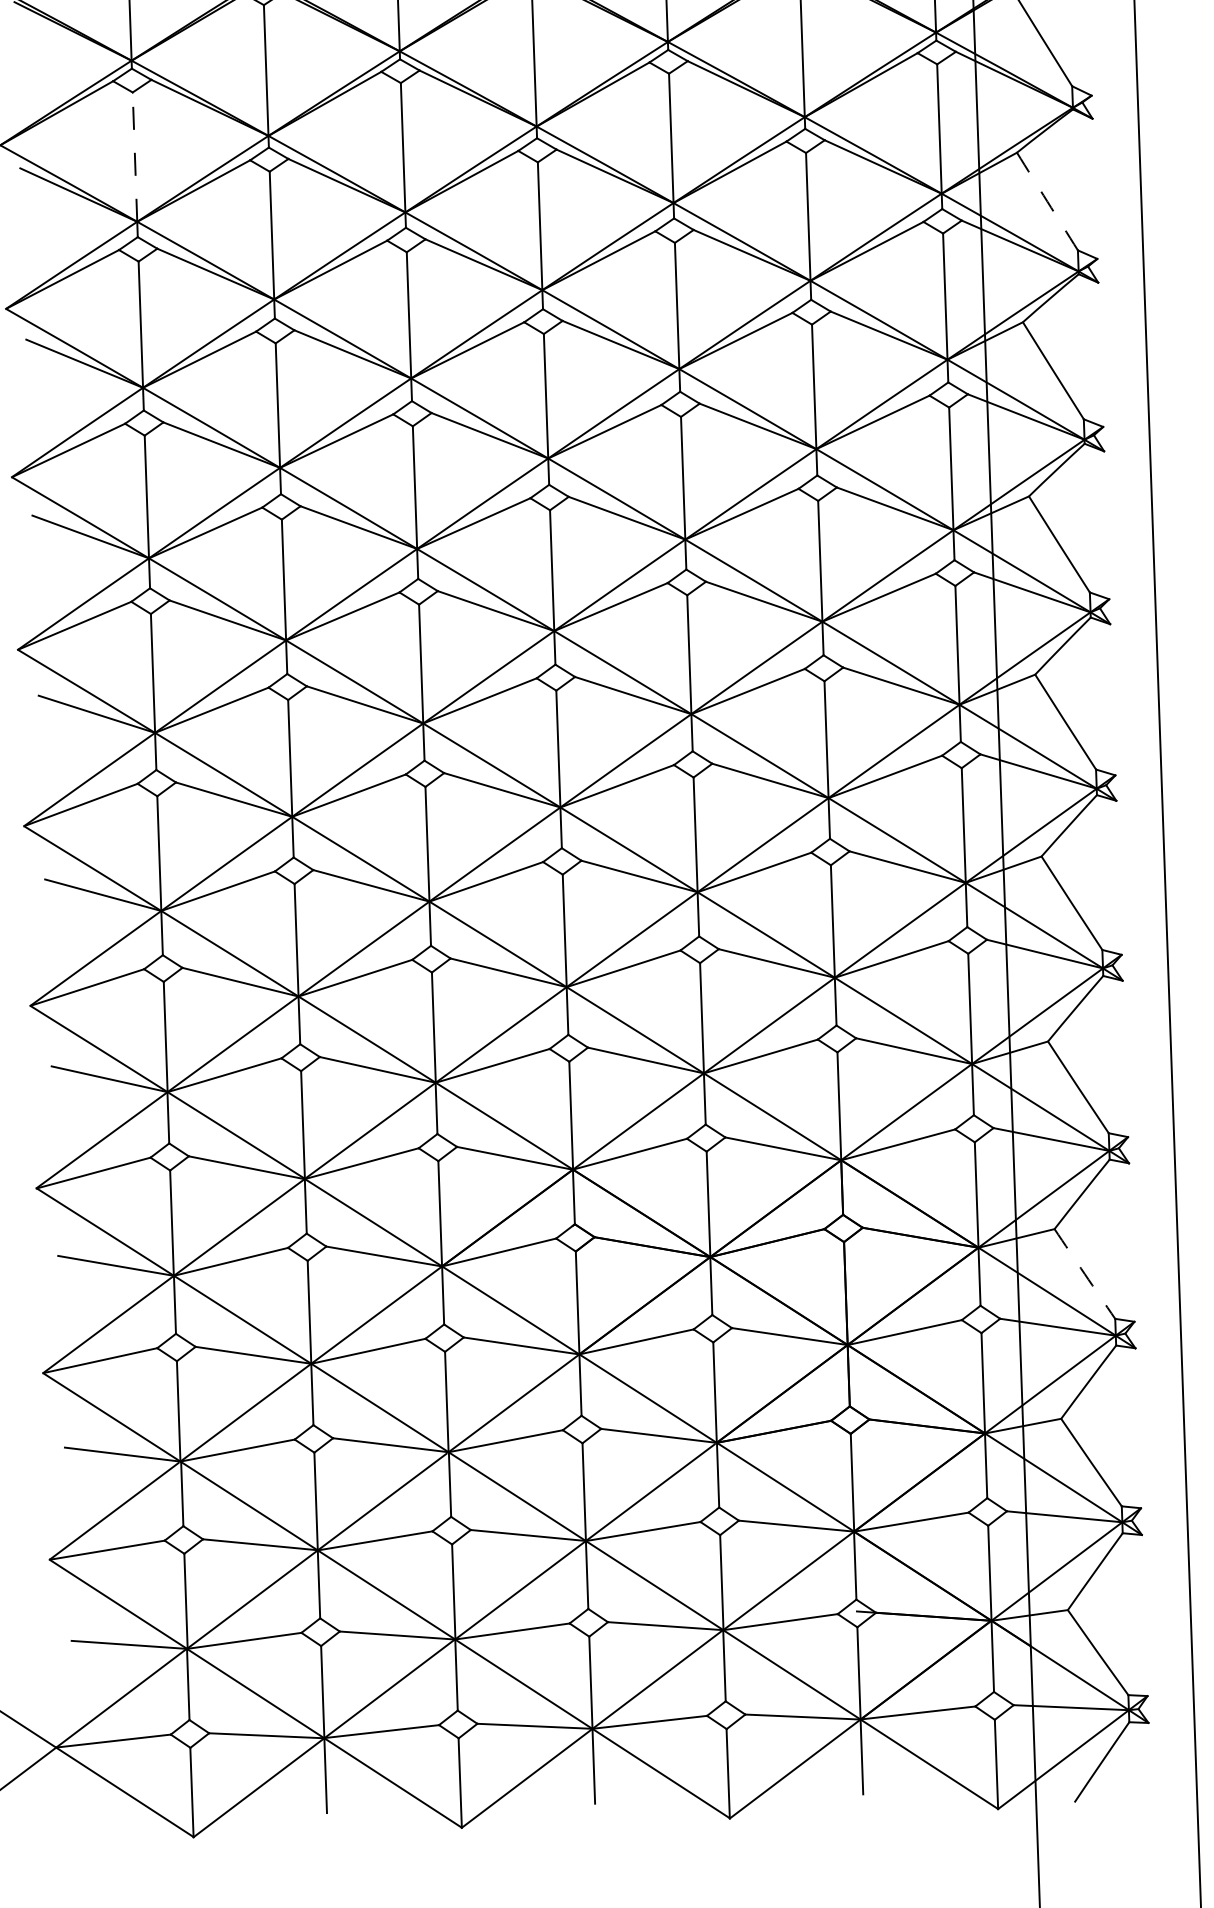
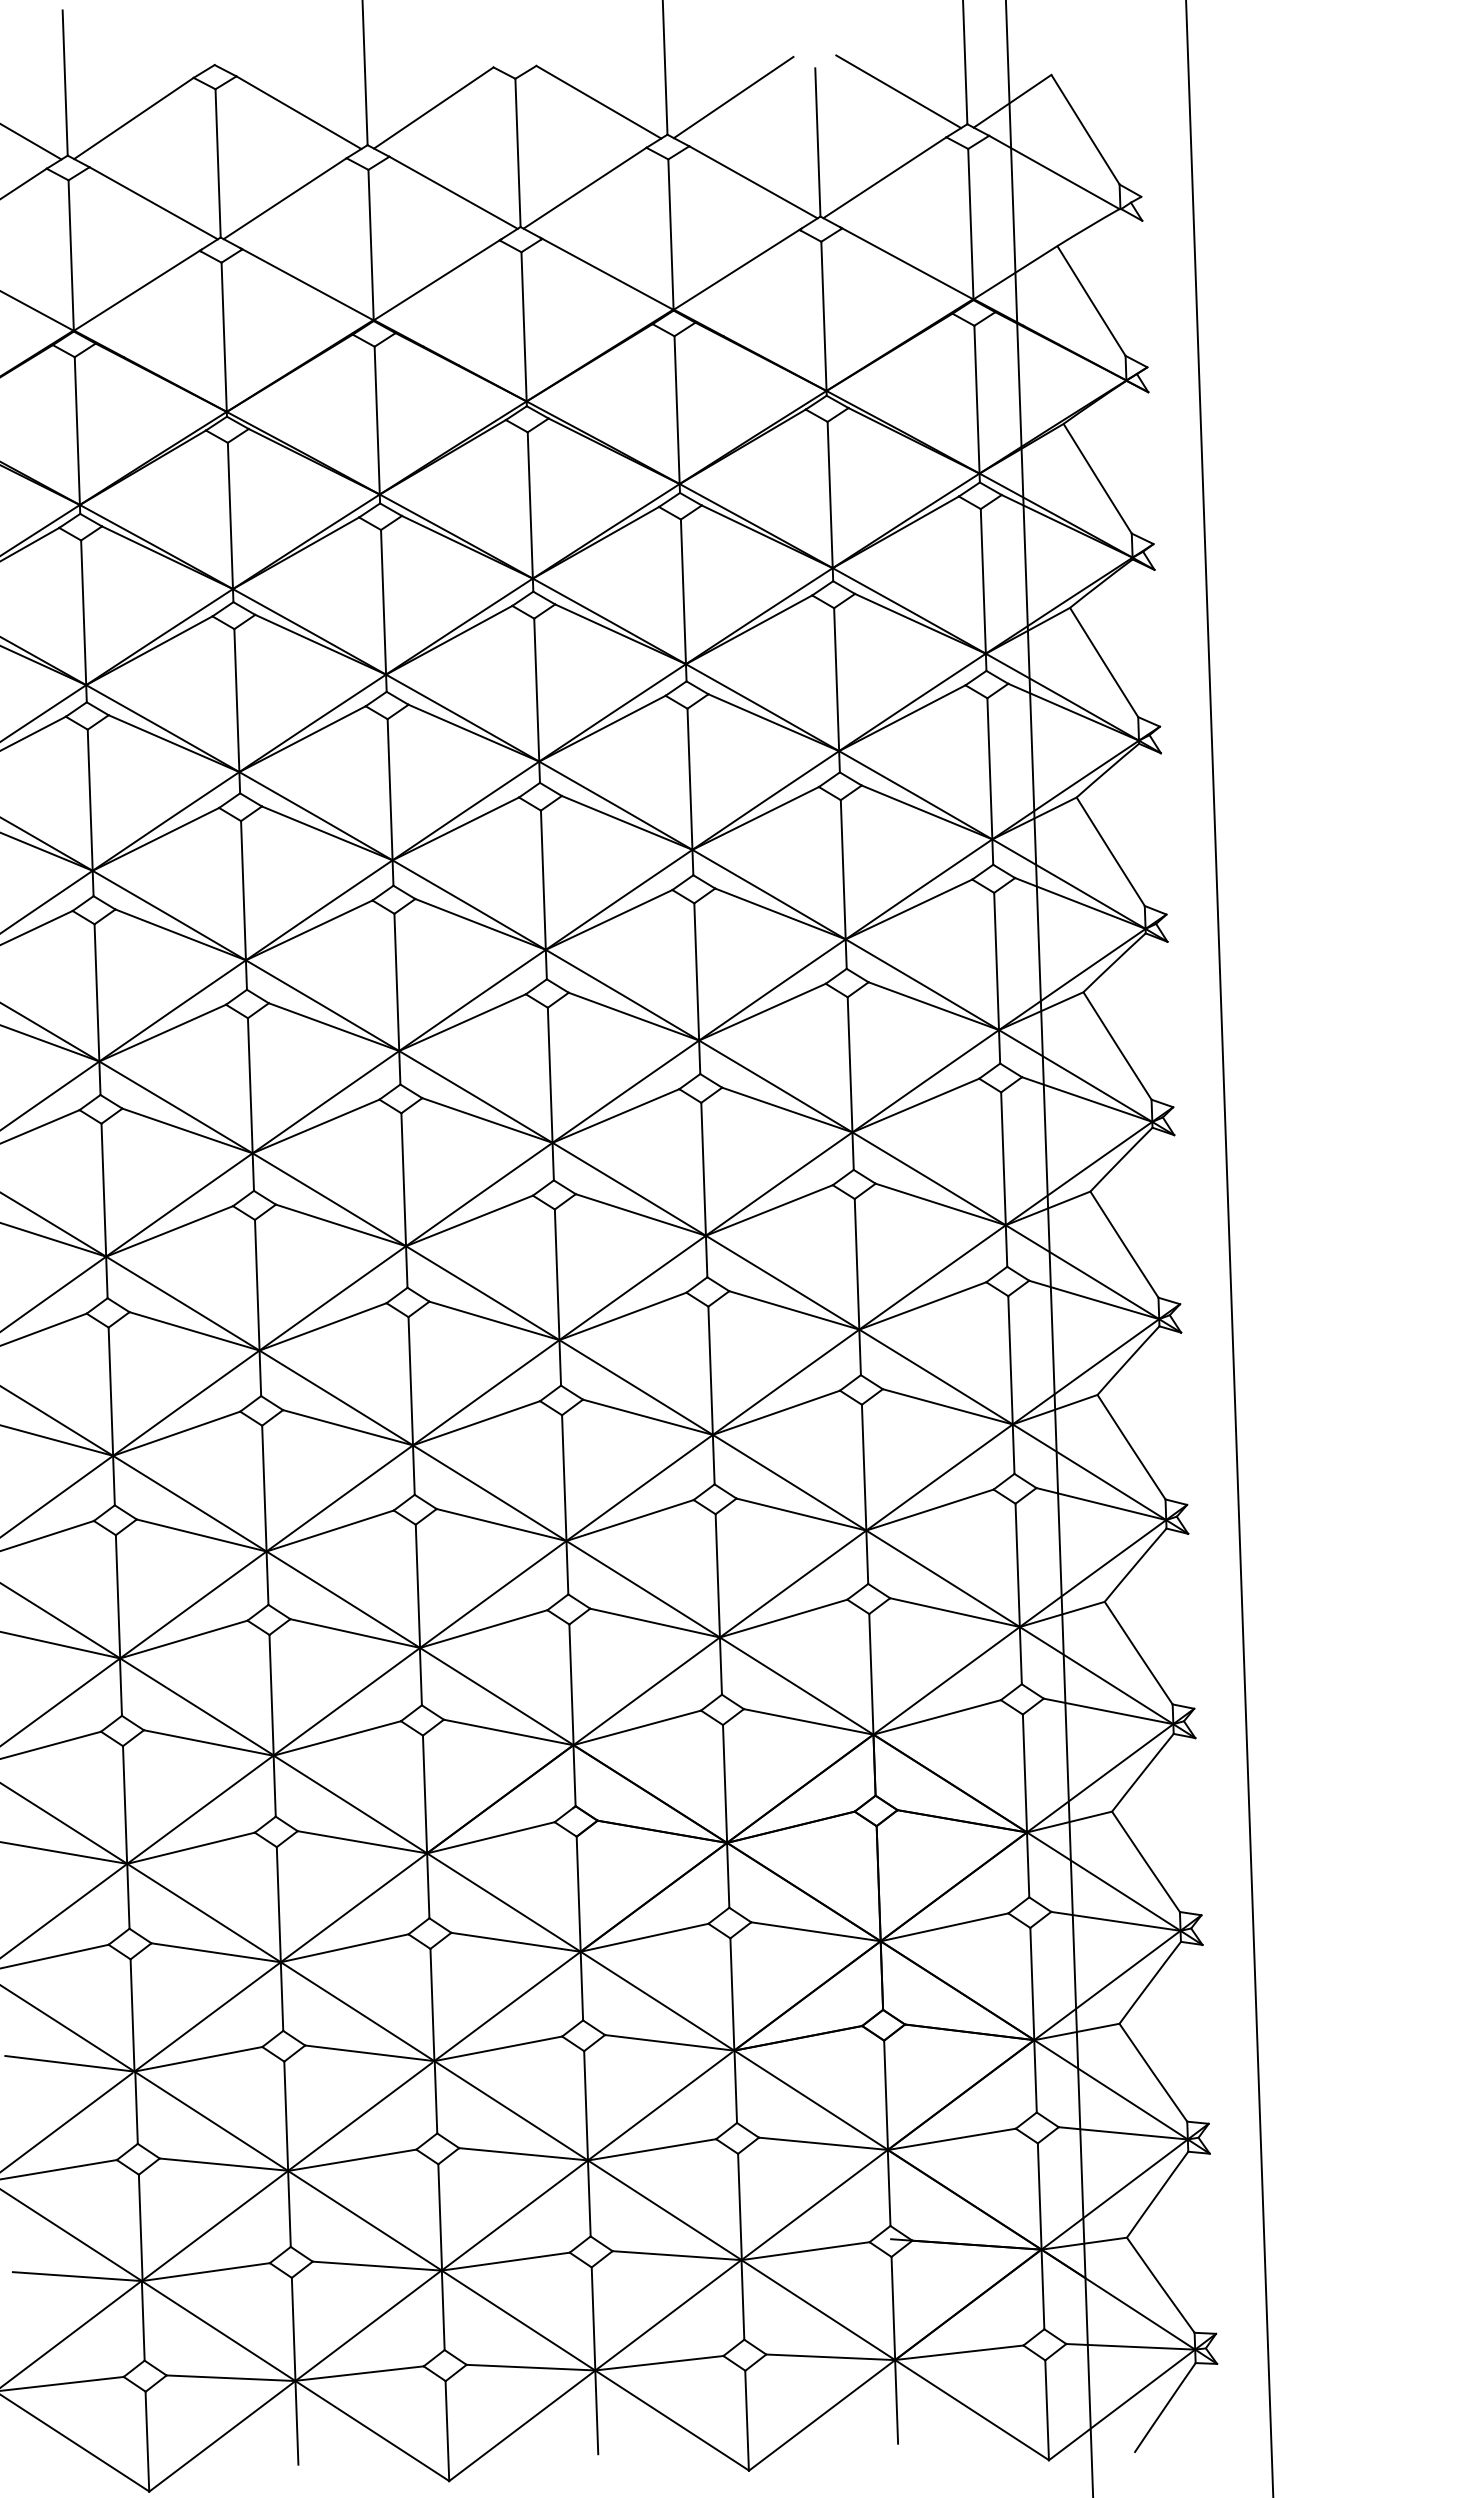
line: (134, 156) -> (83, 612), dashed -> solid
arc: (1047, 201) -> (1104, 662), dashed -> solid
arc: (1084, 1273) -> (1145, 1861), dashed -> solid

